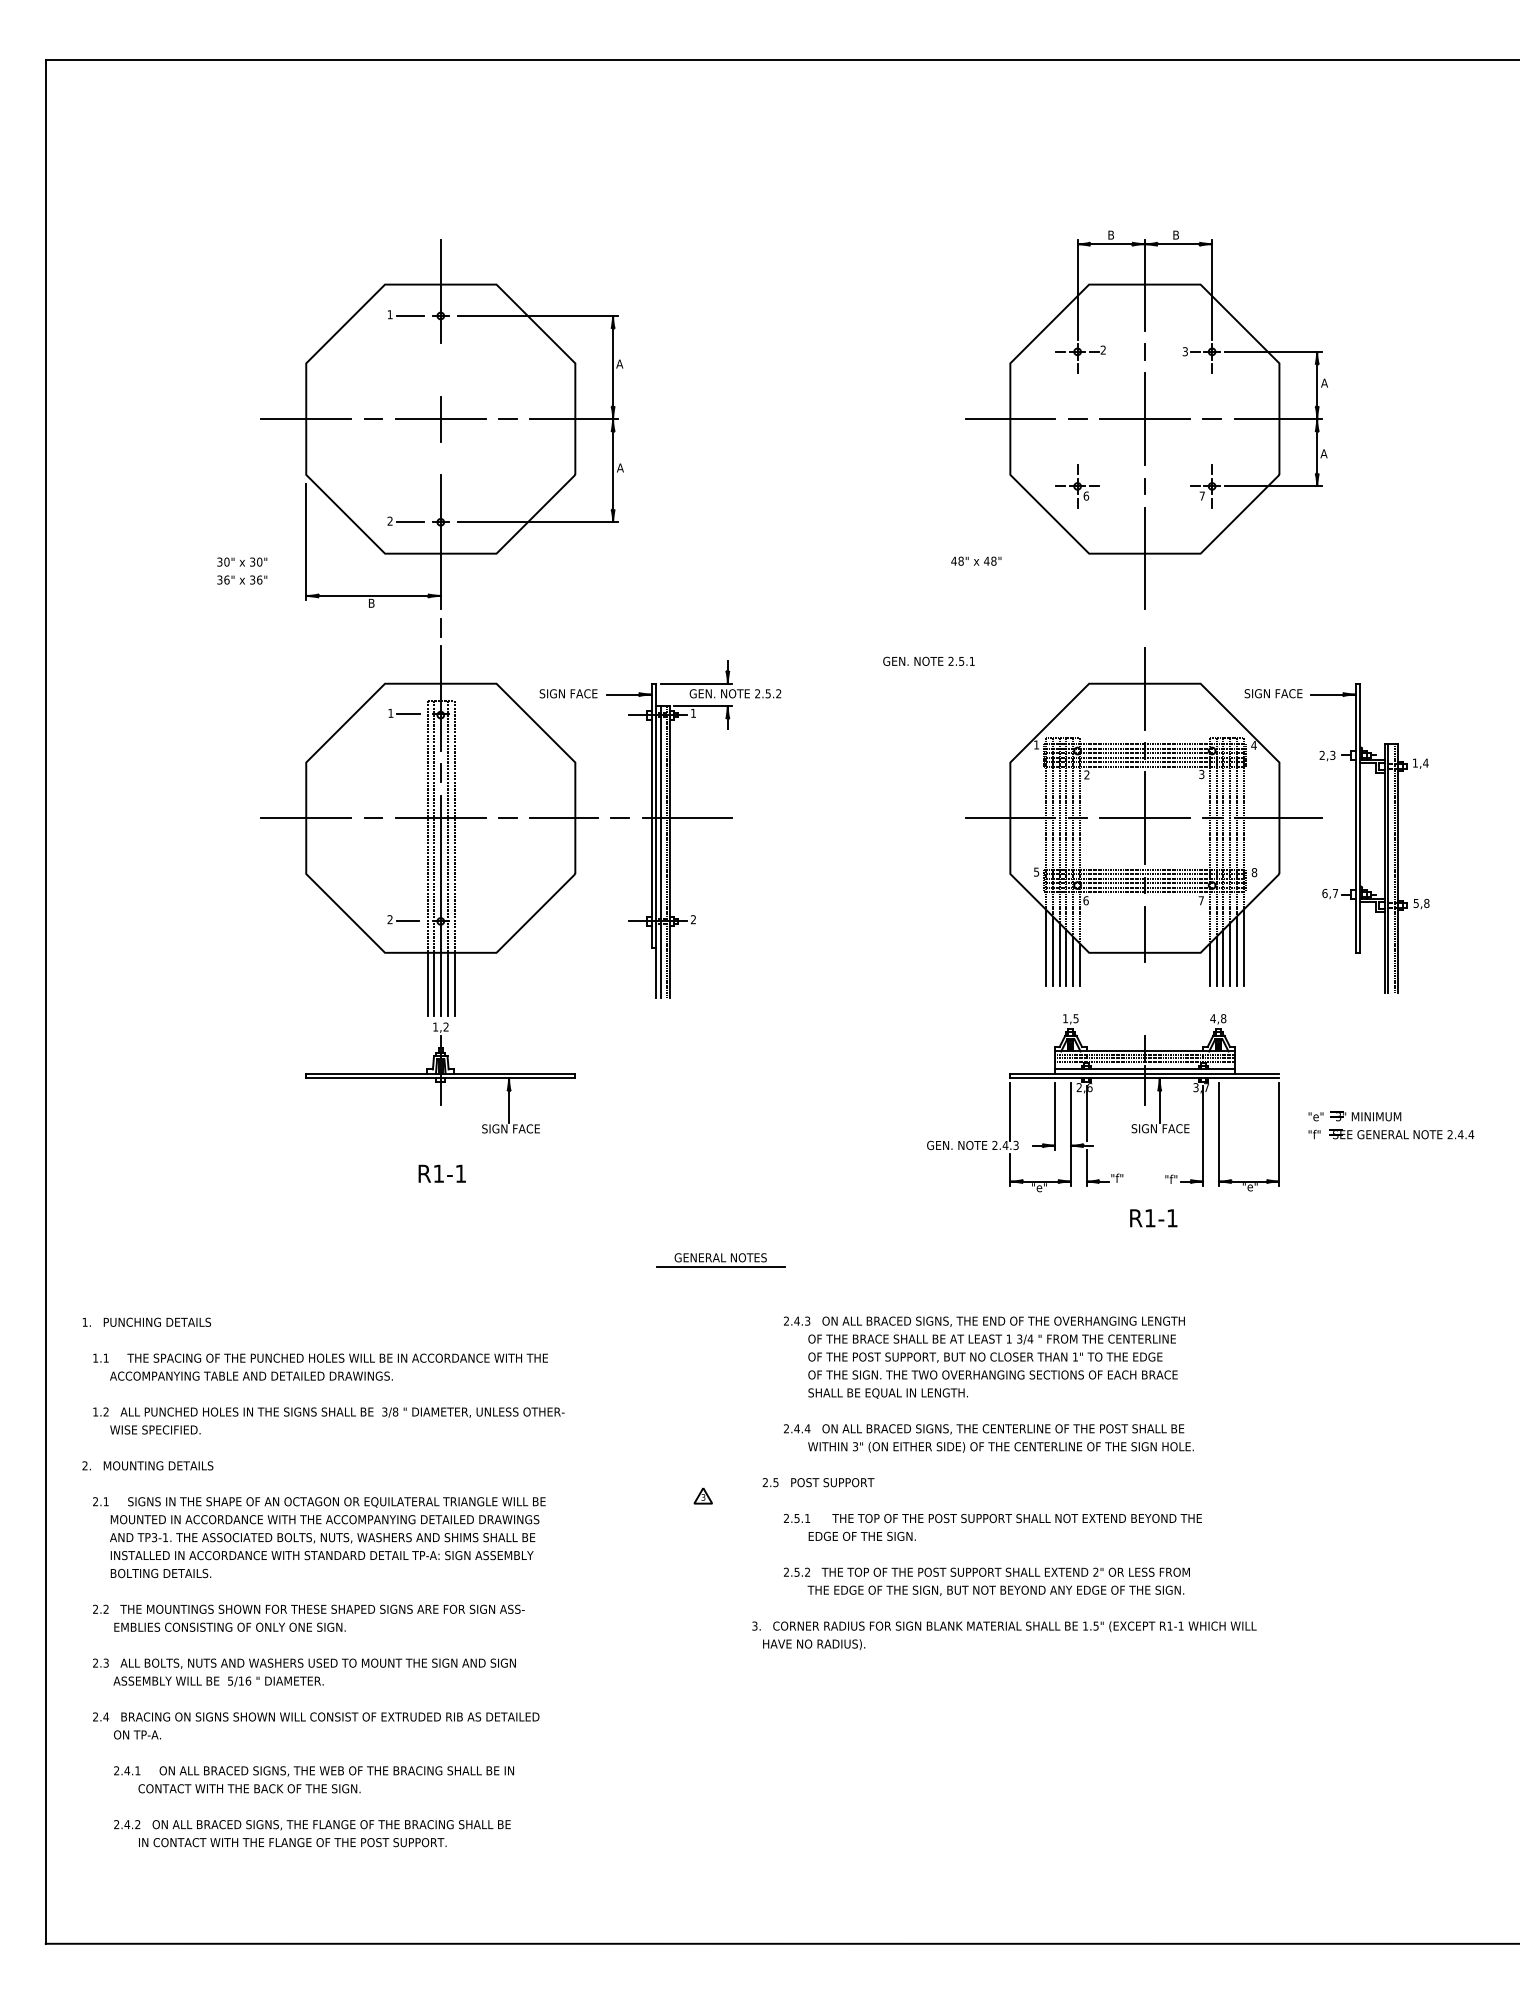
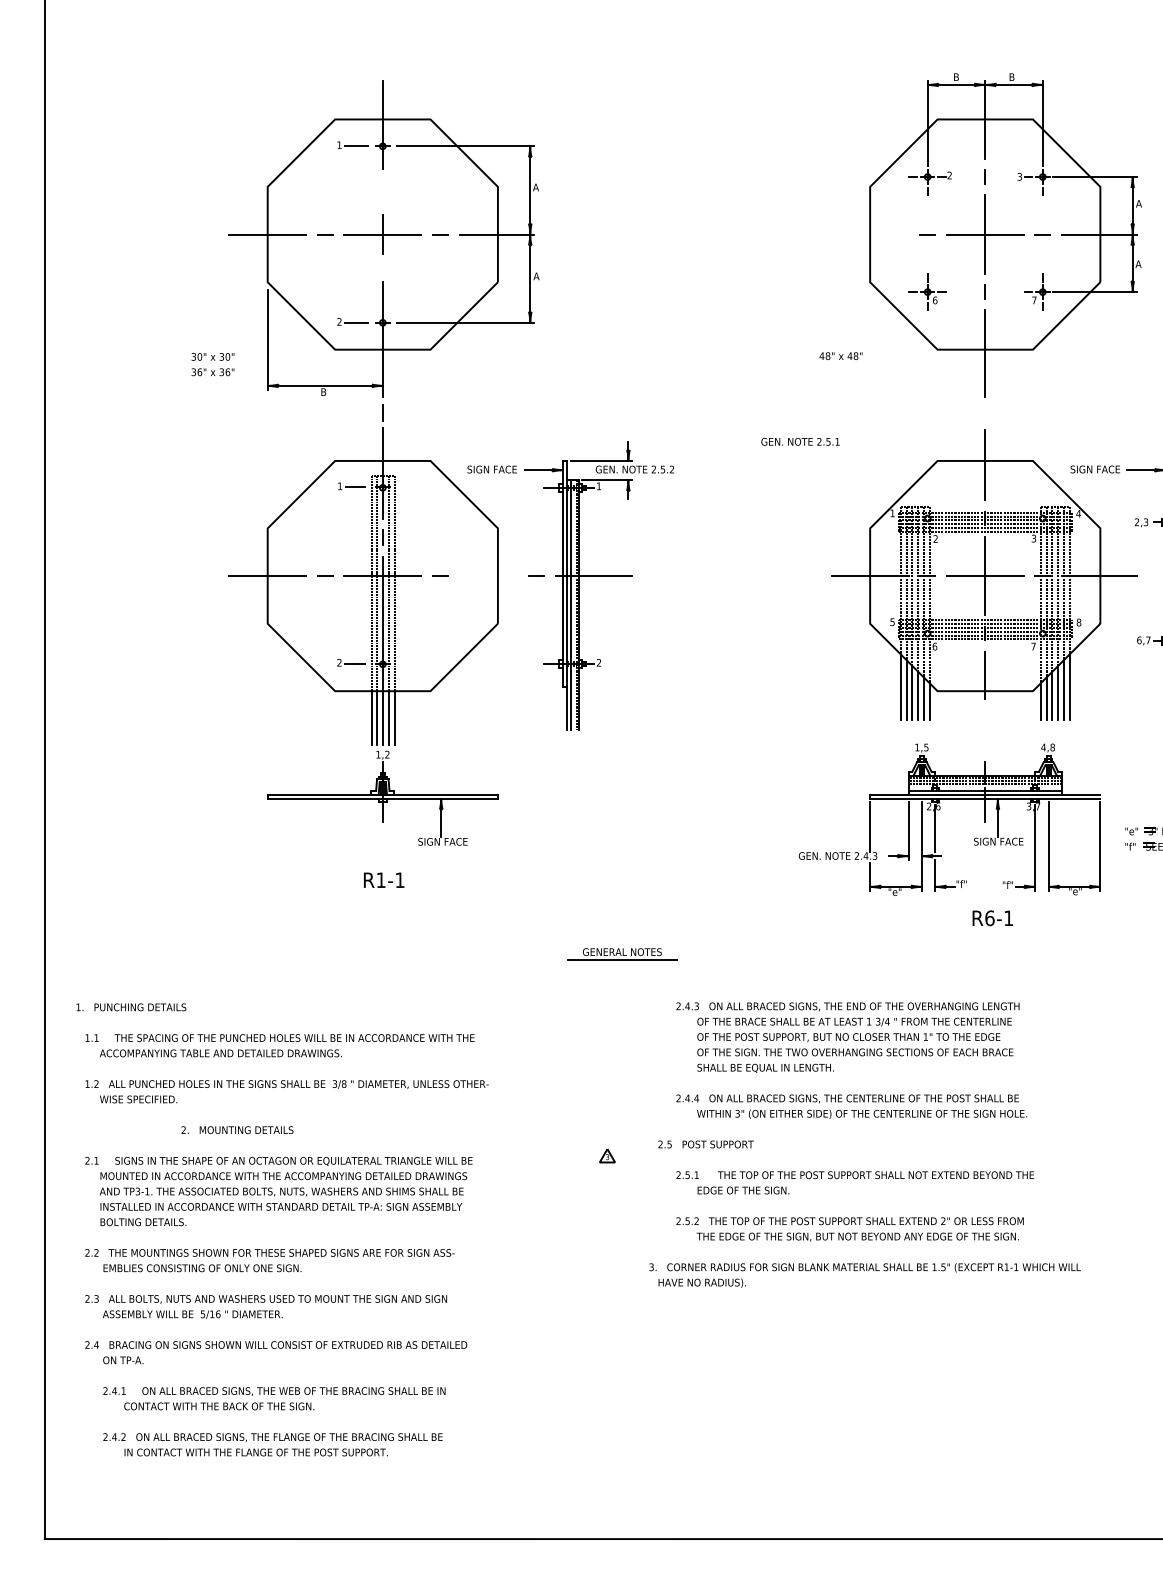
line: (1010, 419) -> (870, 234), removed
line: (563, 818) -> (487, 576), removed
text: (1150, 1218) -> (990, 918), R1-1 -> R6-1
text: (147, 1465) -> (237, 1129), moved

